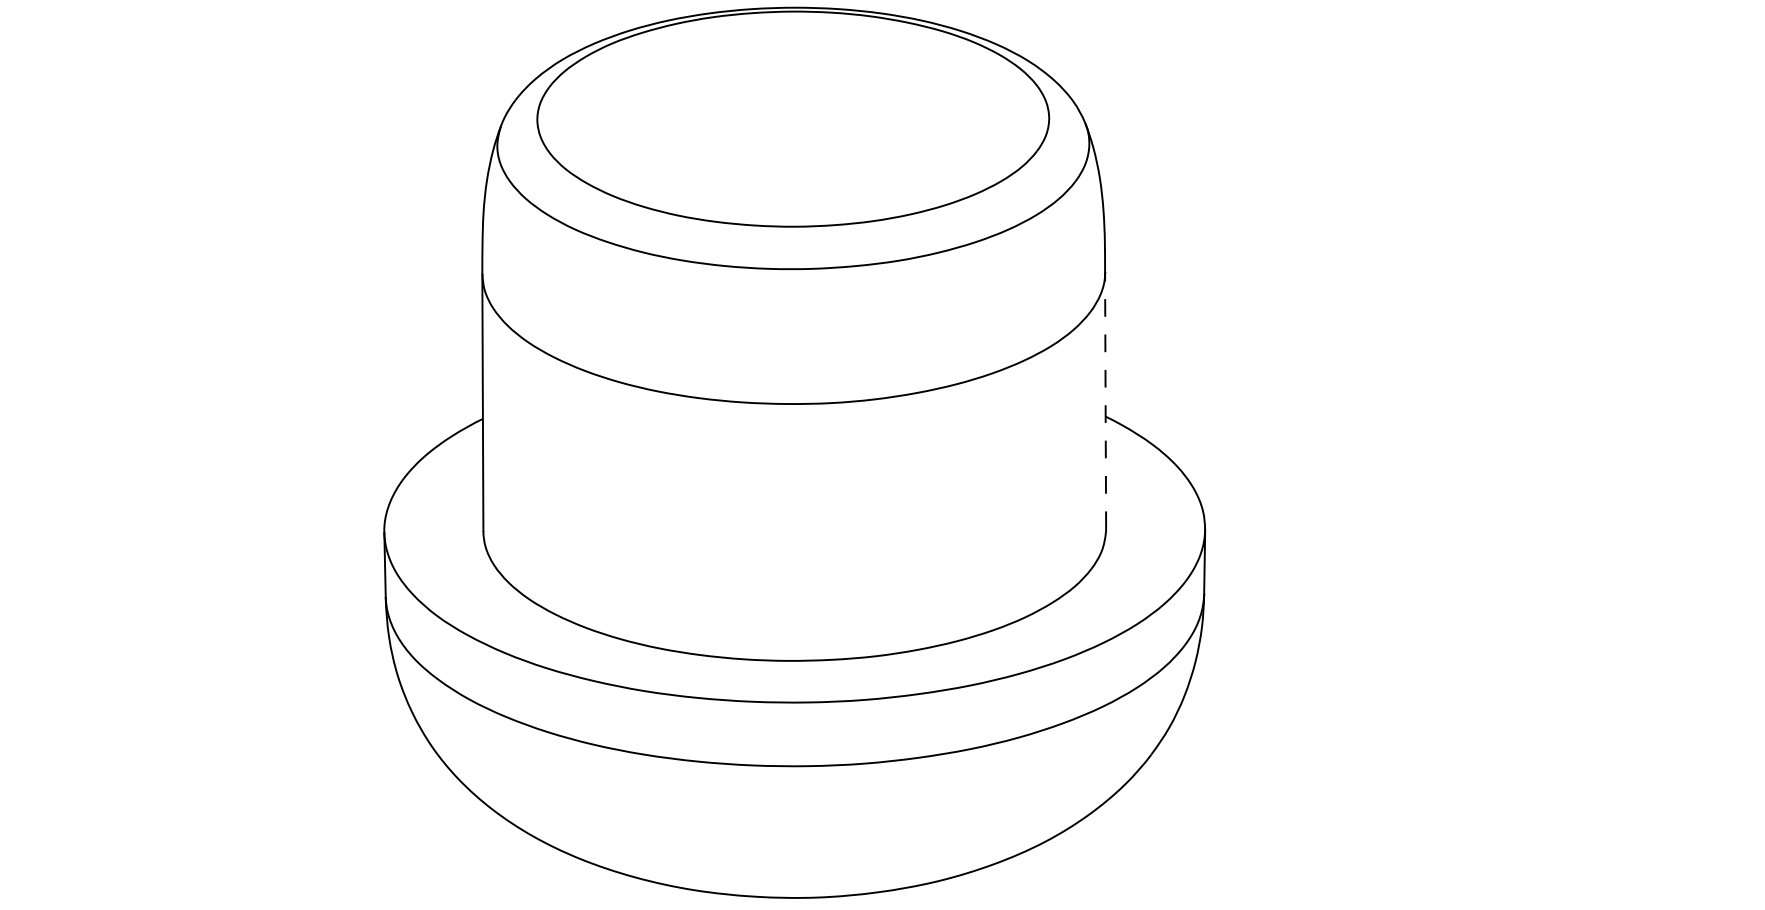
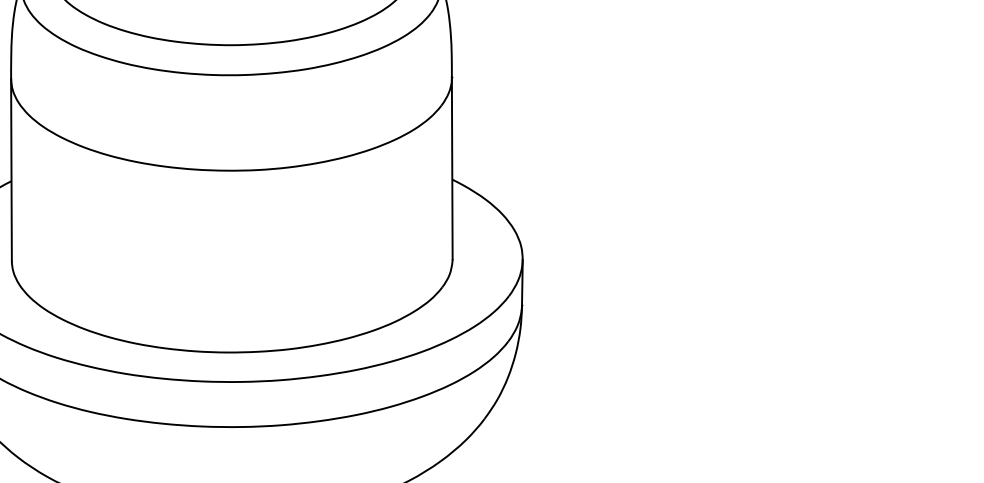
line: (1105, 400) -> (452, 168), dashed -> solid

